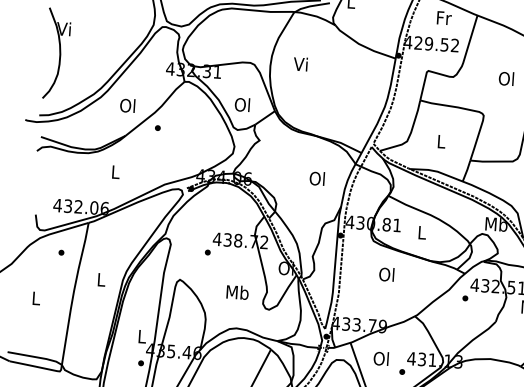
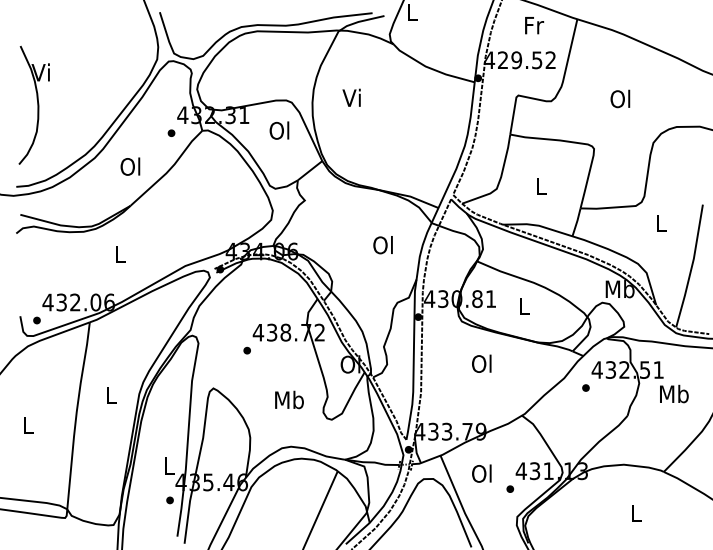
text: (242, 104) -> (279, 130), moved
part: (157, 127) -> (171, 132), moved
part: (61, 252) -> (36, 320), moved

